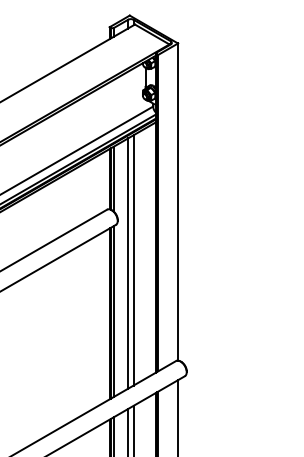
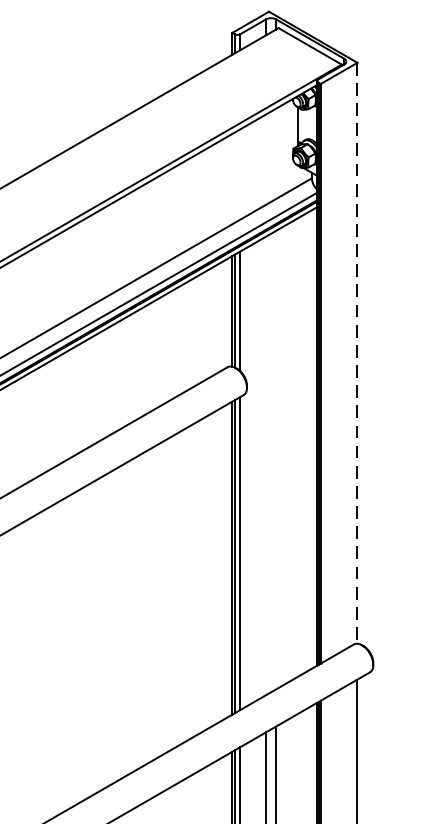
line: (178, 202) -> (358, 354), solid -> dashed
line: (133, 260) -> (275, 460), removed
line: (128, 263) -> (266, 465), removed

